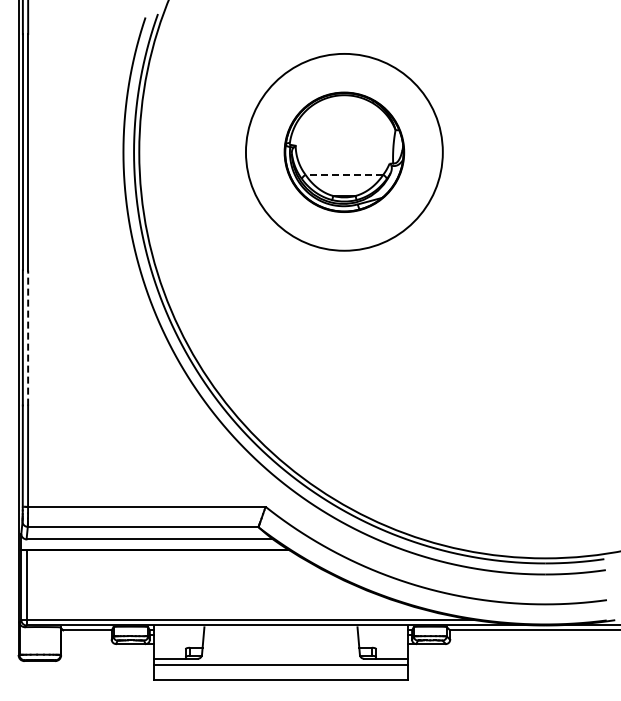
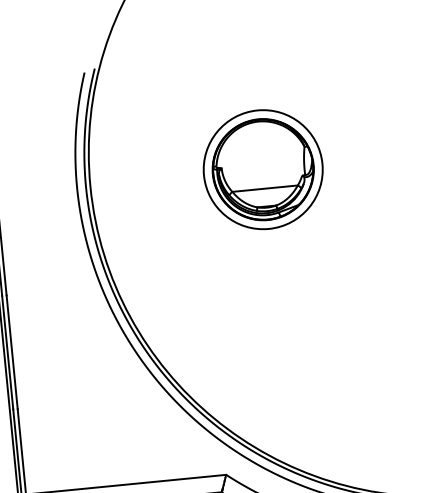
circle: (344, 152) -> (263, 169), size x0.71
line: (344, 174) -> (265, 188), dashed -> solid
line: (28, 338) -> (12, 352), dashed -> solid

